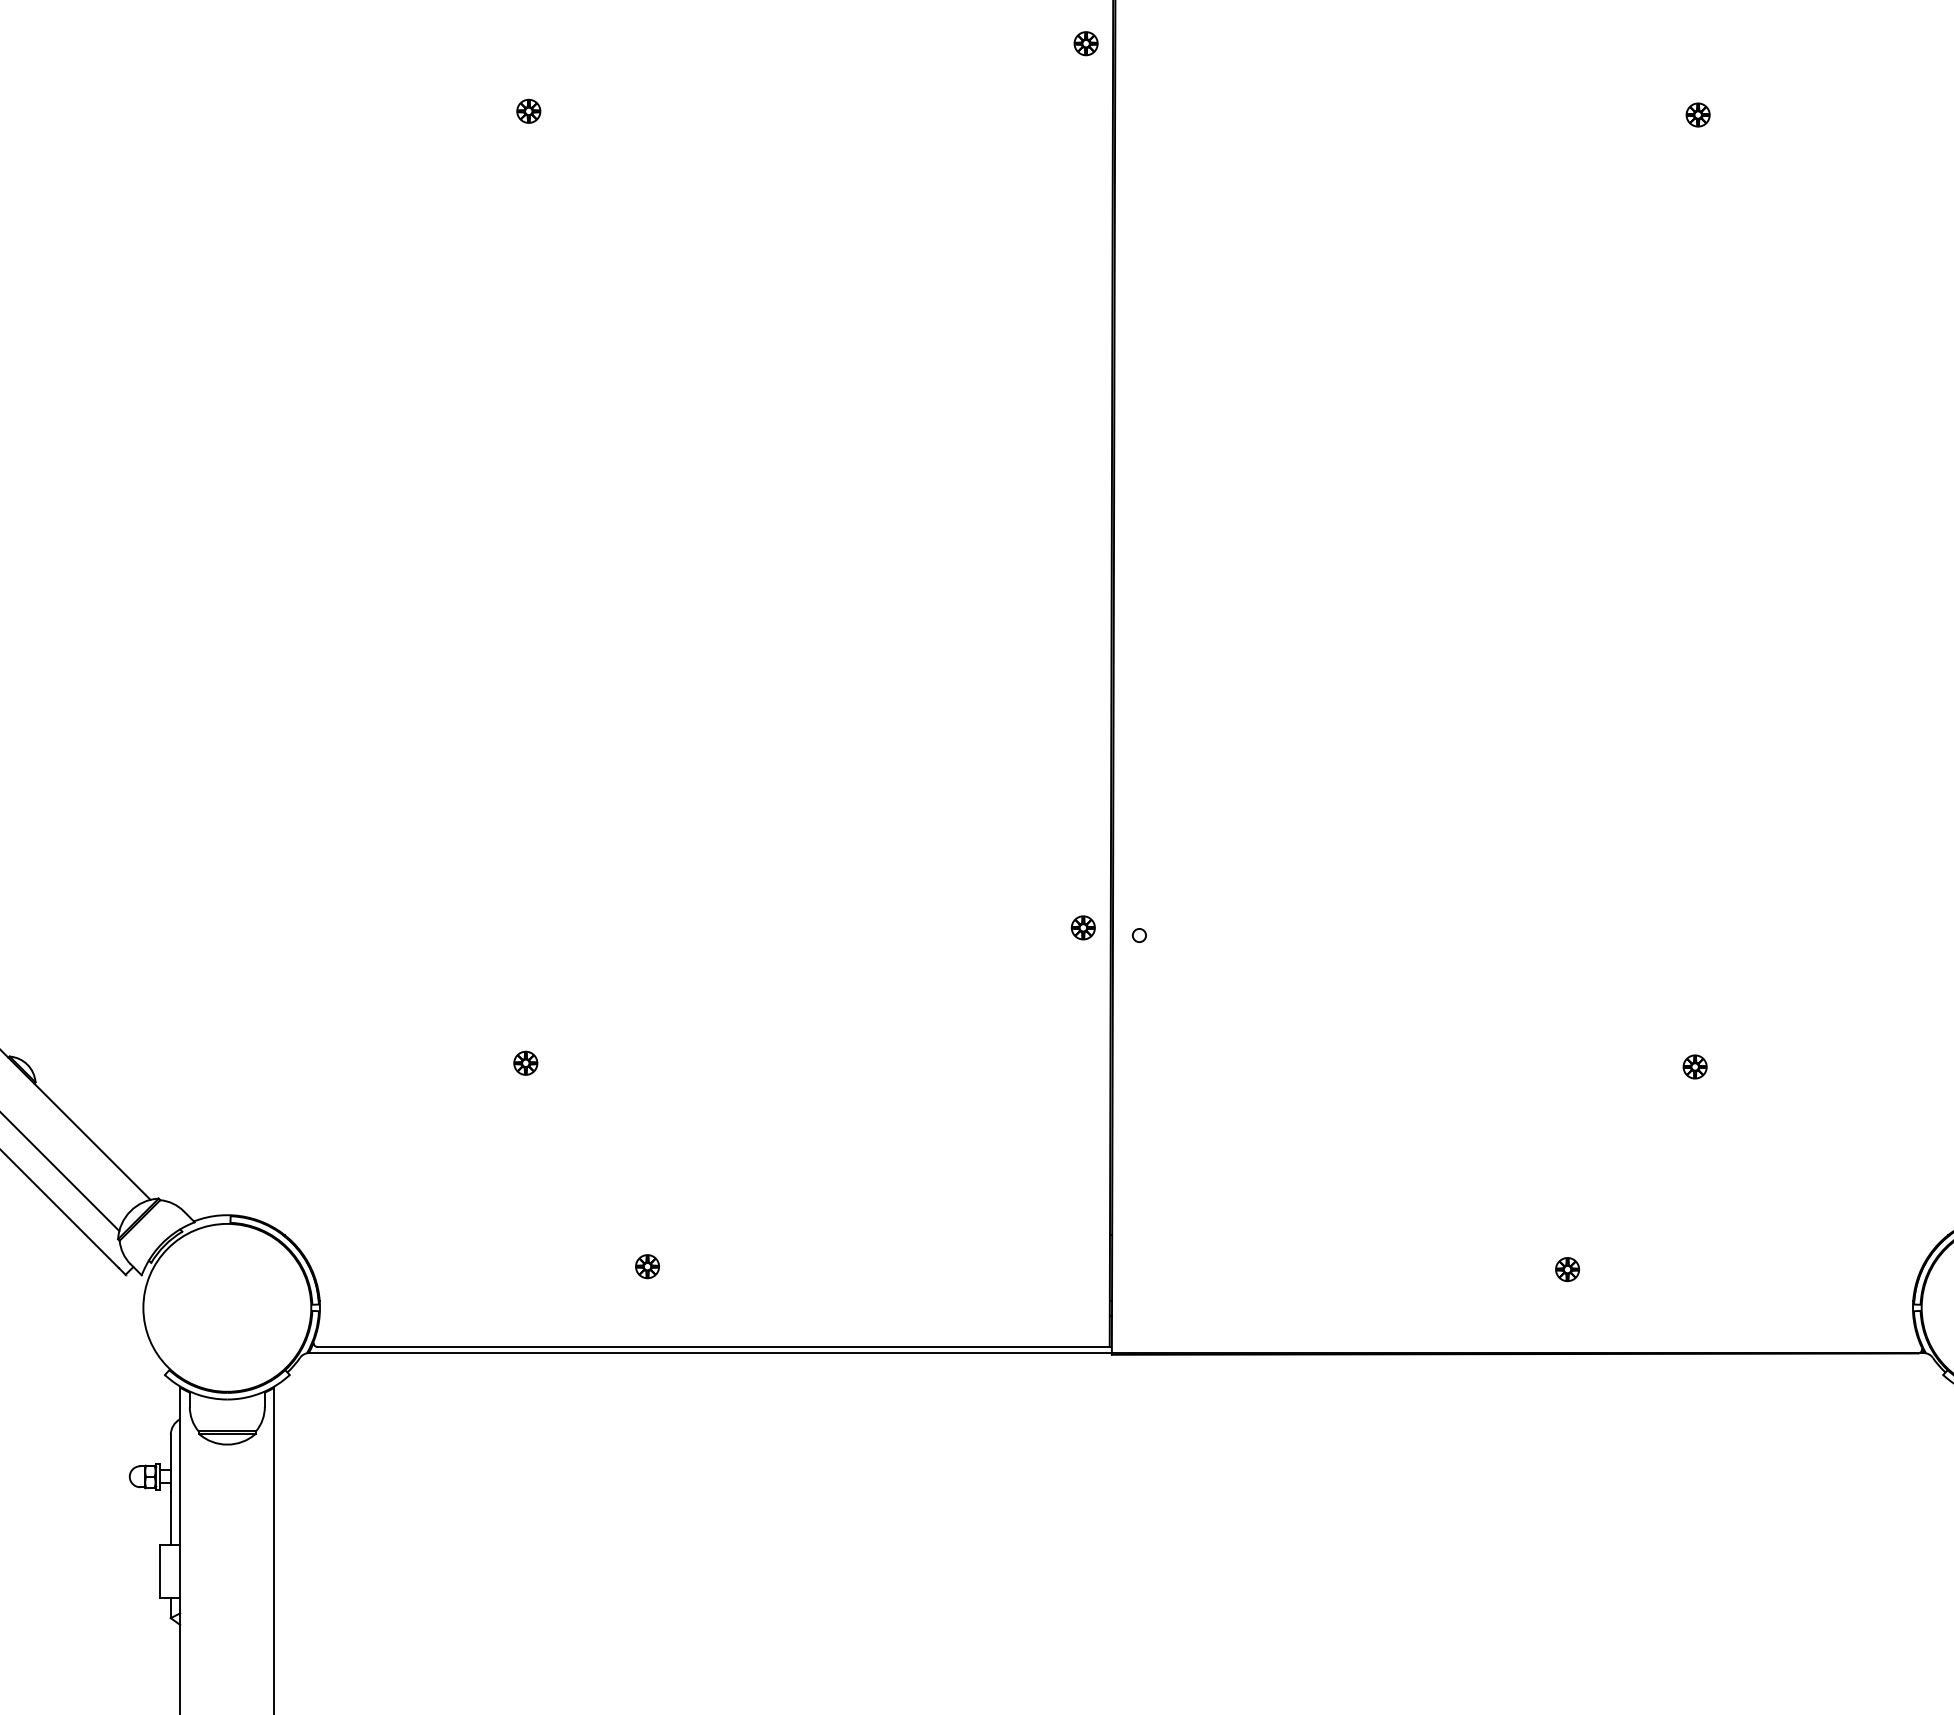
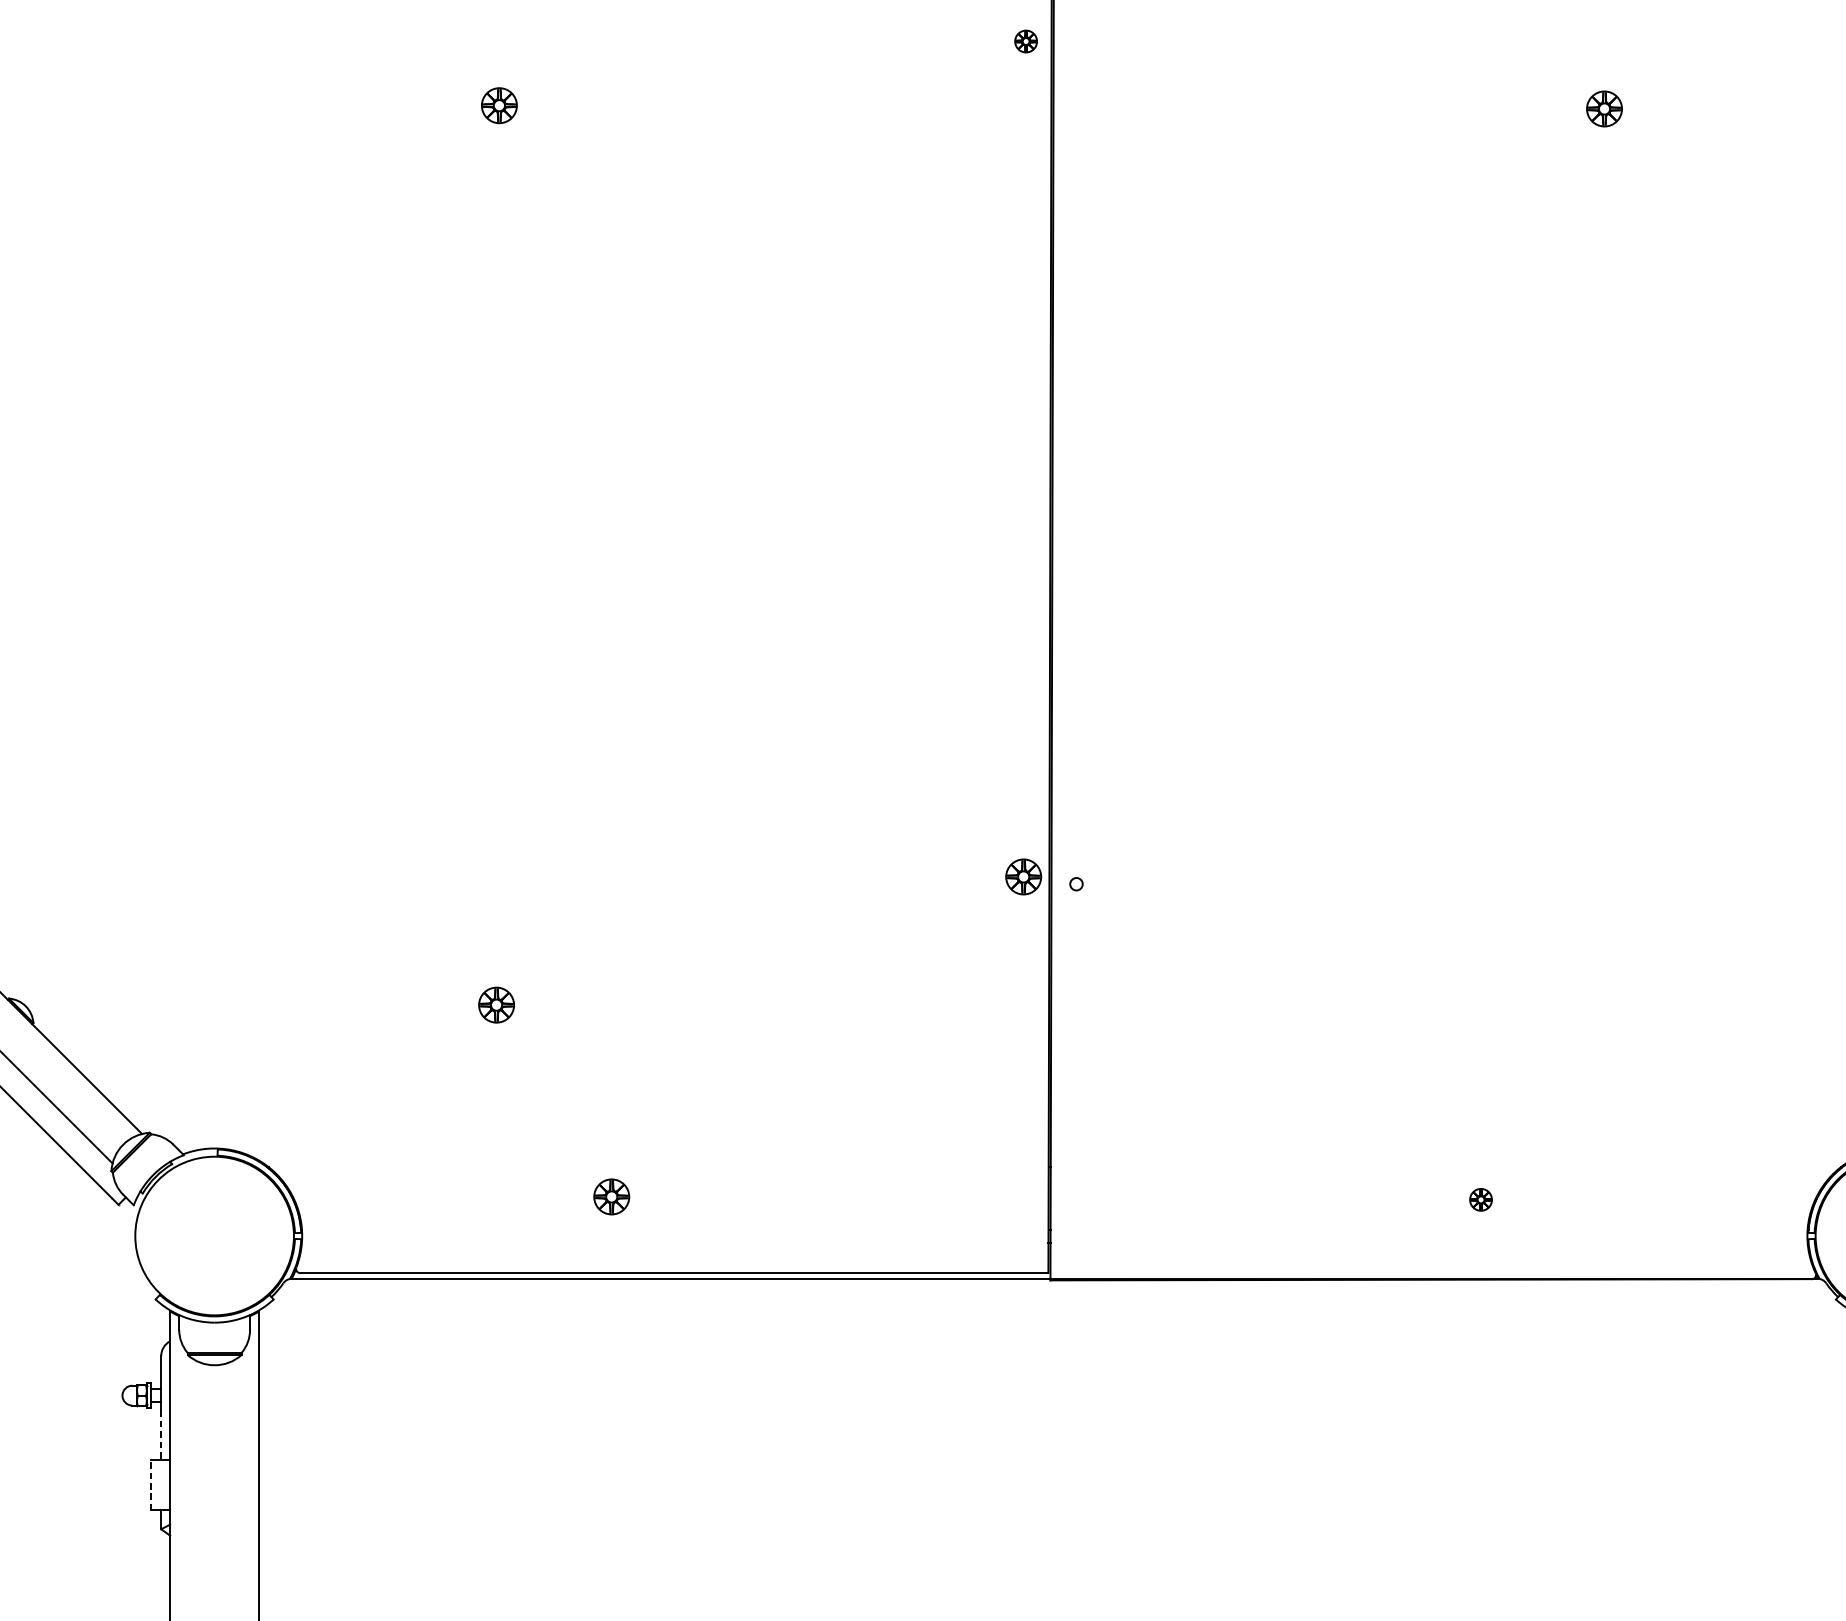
part: (528, 110) -> (499, 104), size x1.6
part: (1697, 114) -> (1603, 108), size x1.6
part: (1082, 927) -> (1022, 876), size x1.6
part: (525, 1062) -> (496, 1004), size x1.6
part: (1694, 1066) -> (1600, 1007), removed
part: (647, 1266) -> (611, 1196), size x1.6
line: (170, 1519) -> (160, 1436), solid -> dashed
line: (159, 1571) -> (150, 1485), solid -> dashed

